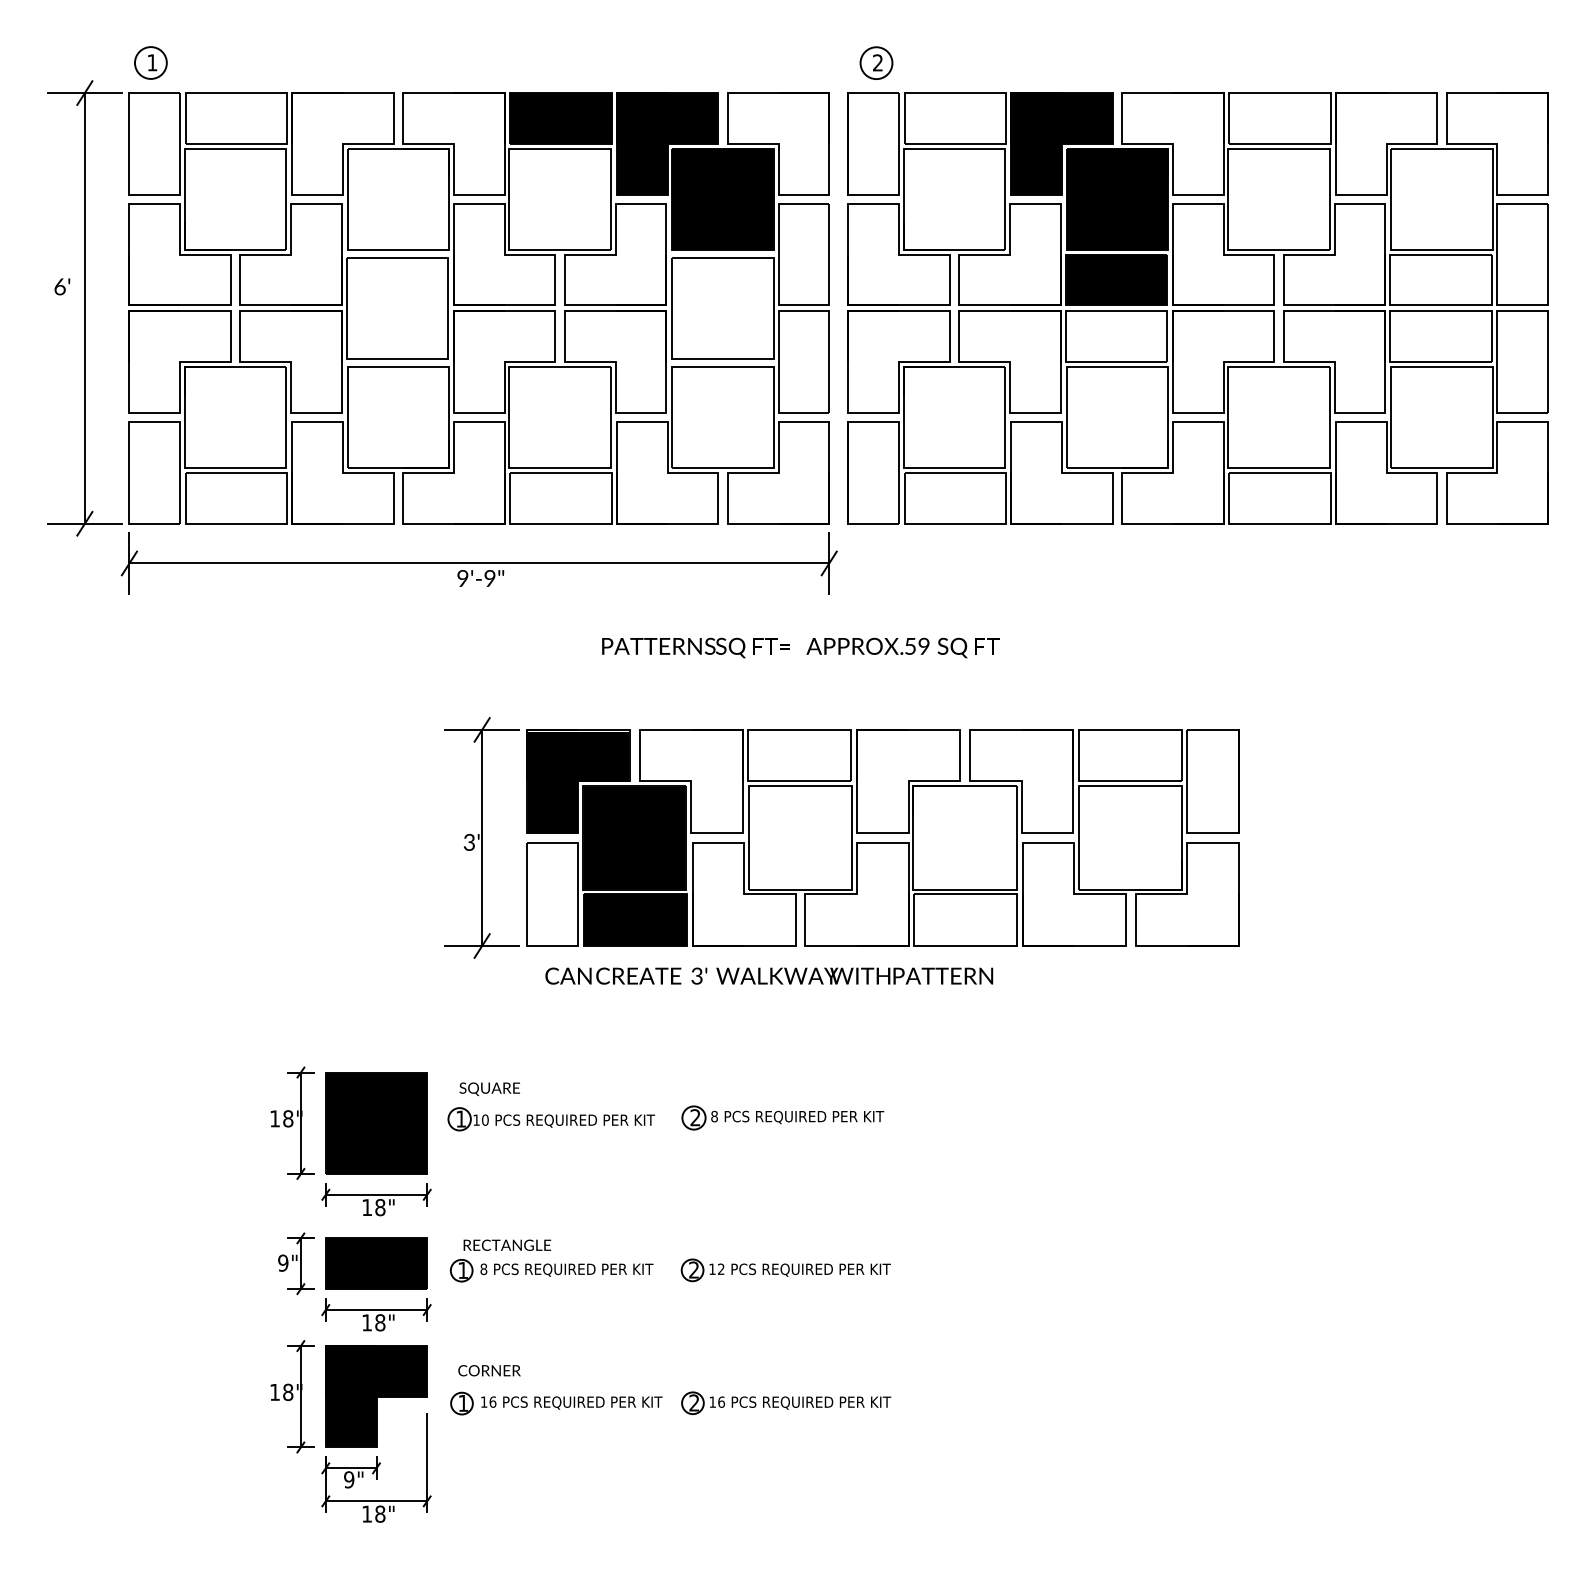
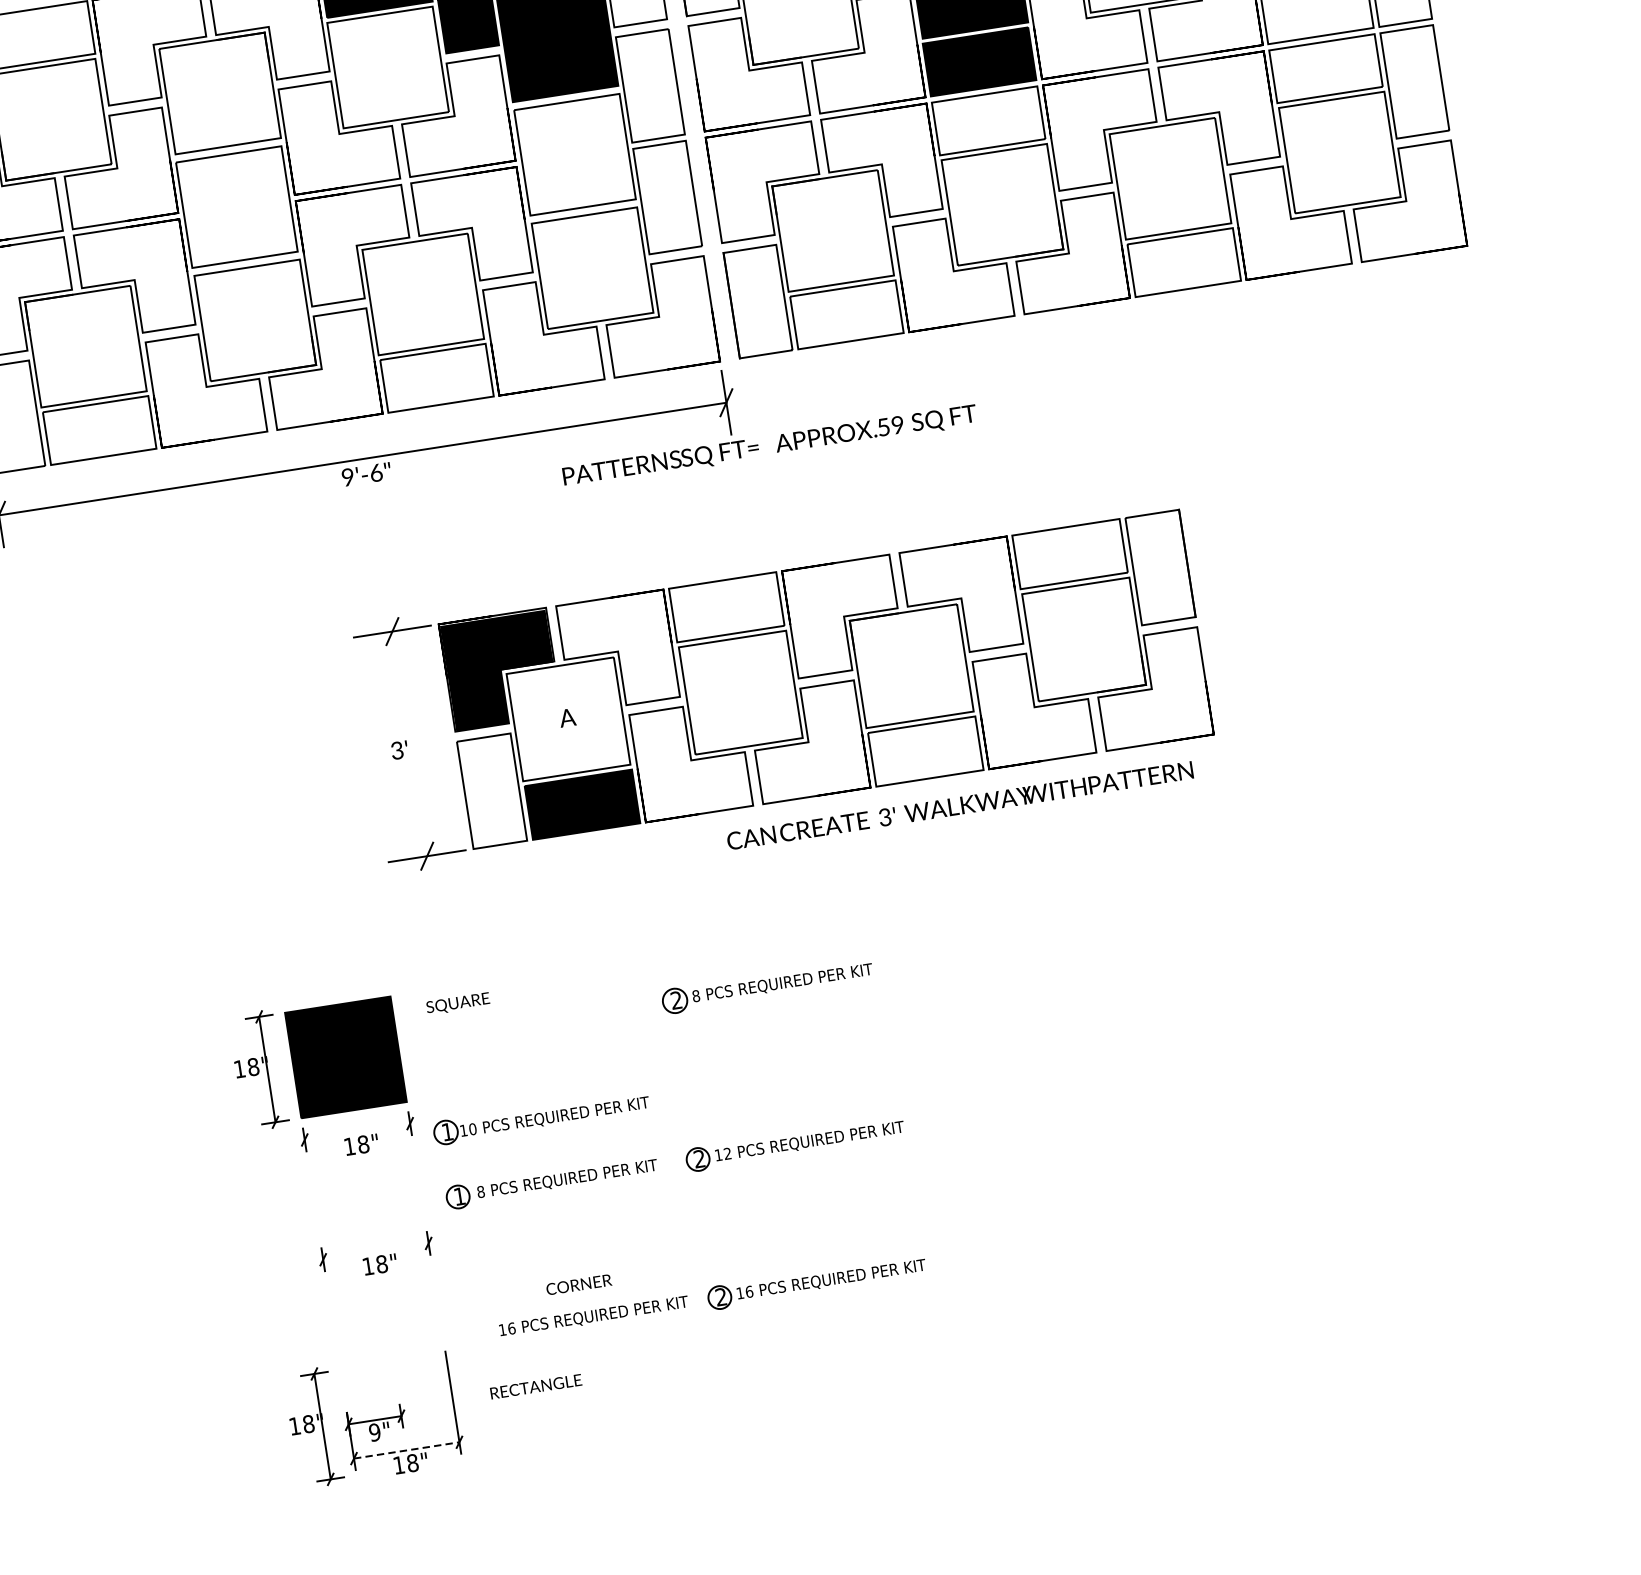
text: (489, 578) -> (375, 473), 9'-9" -> 9'-6"
text: (800, 647) -> (769, 446), moved
line: (482, 837) -> (410, 743), removed
fill: (634, 837) -> (568, 718), removed
text: (769, 975) -> (960, 805), moved
part: (550, 1119) -> (540, 1118), moved
line: (376, 1194) -> (357, 1131), removed
text: (507, 1244) -> (536, 1385), moved
part: (296, 1263) -> (285, 1216), removed
part: (376, 1263) -> (368, 1203), removed
line: (376, 1310) -> (376, 1252), removed
text: (489, 1370) -> (579, 1284), moved
part: (292, 1396) -> (313, 1427), moved
part: (376, 1396) -> (389, 1341), removed
part: (461, 1403) -> (479, 1335), removed
line: (376, 1501) -> (406, 1450), solid -> dashed

